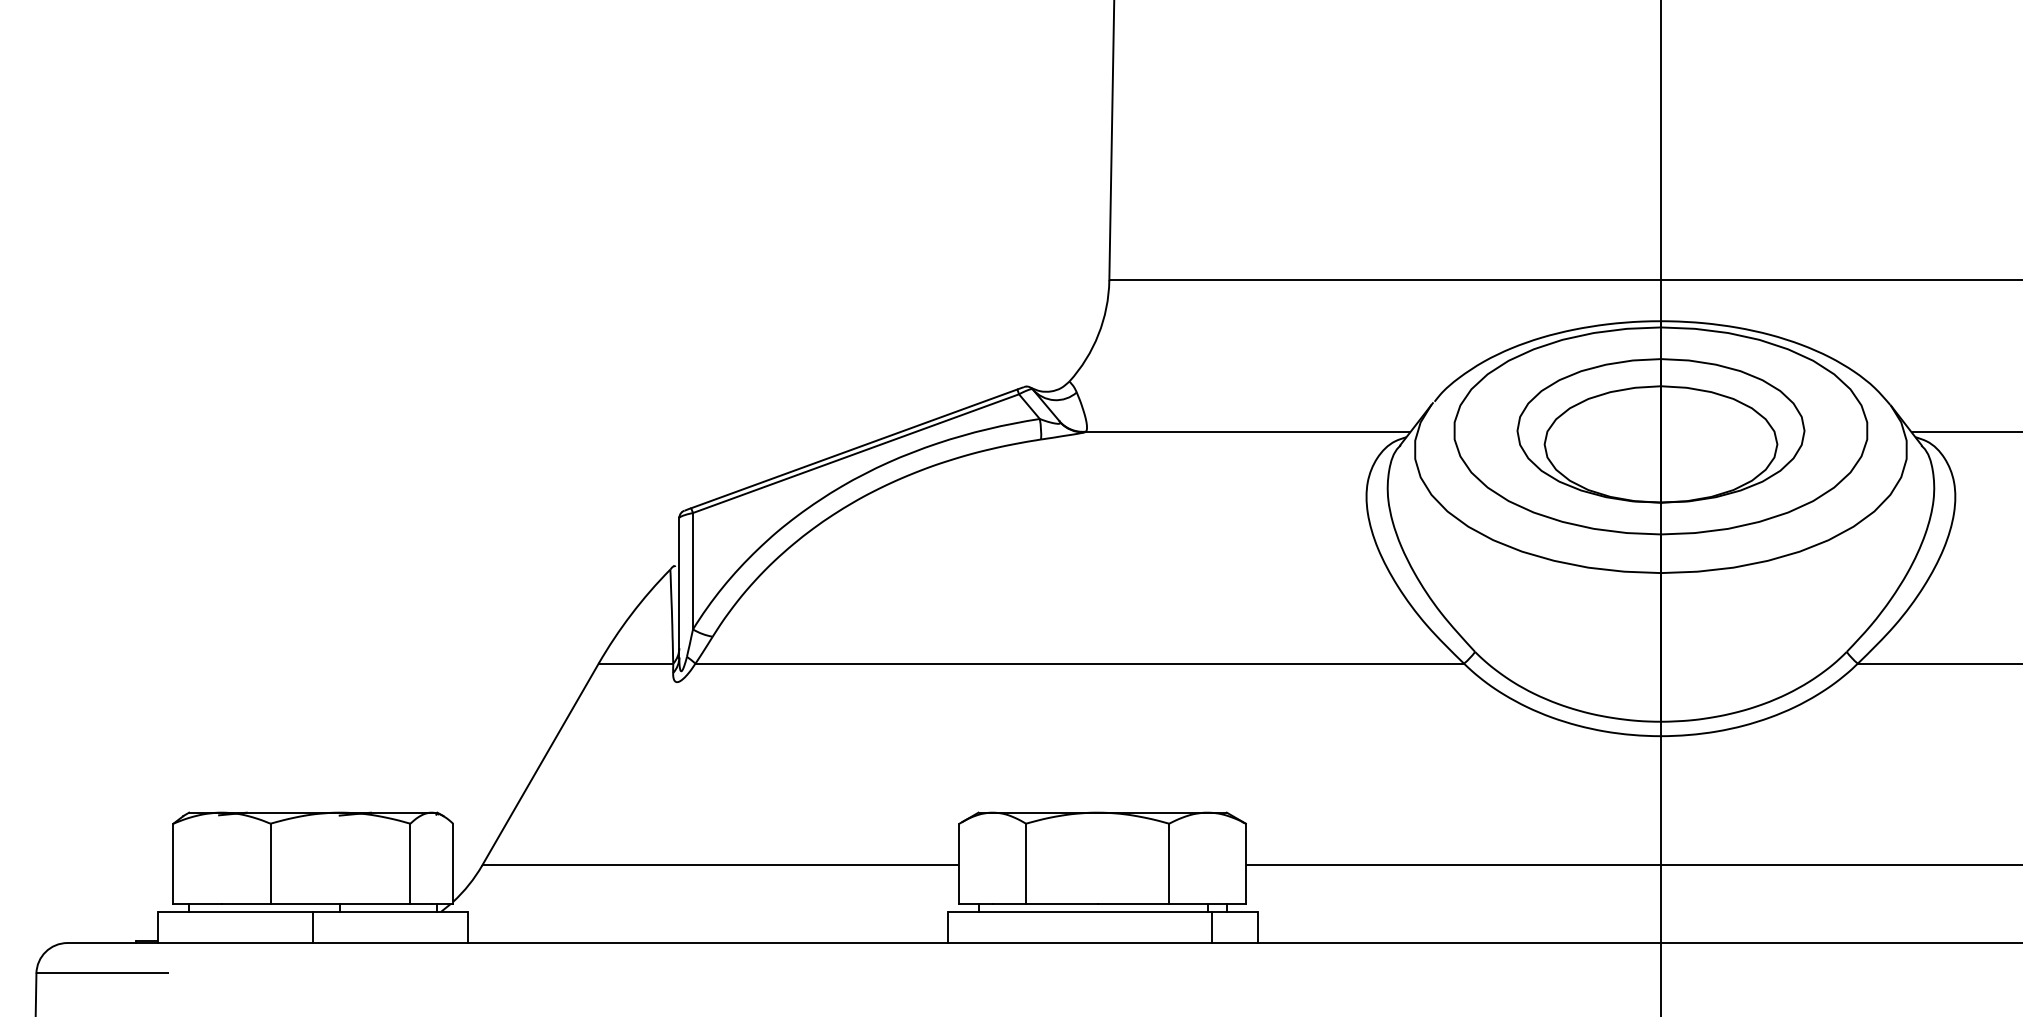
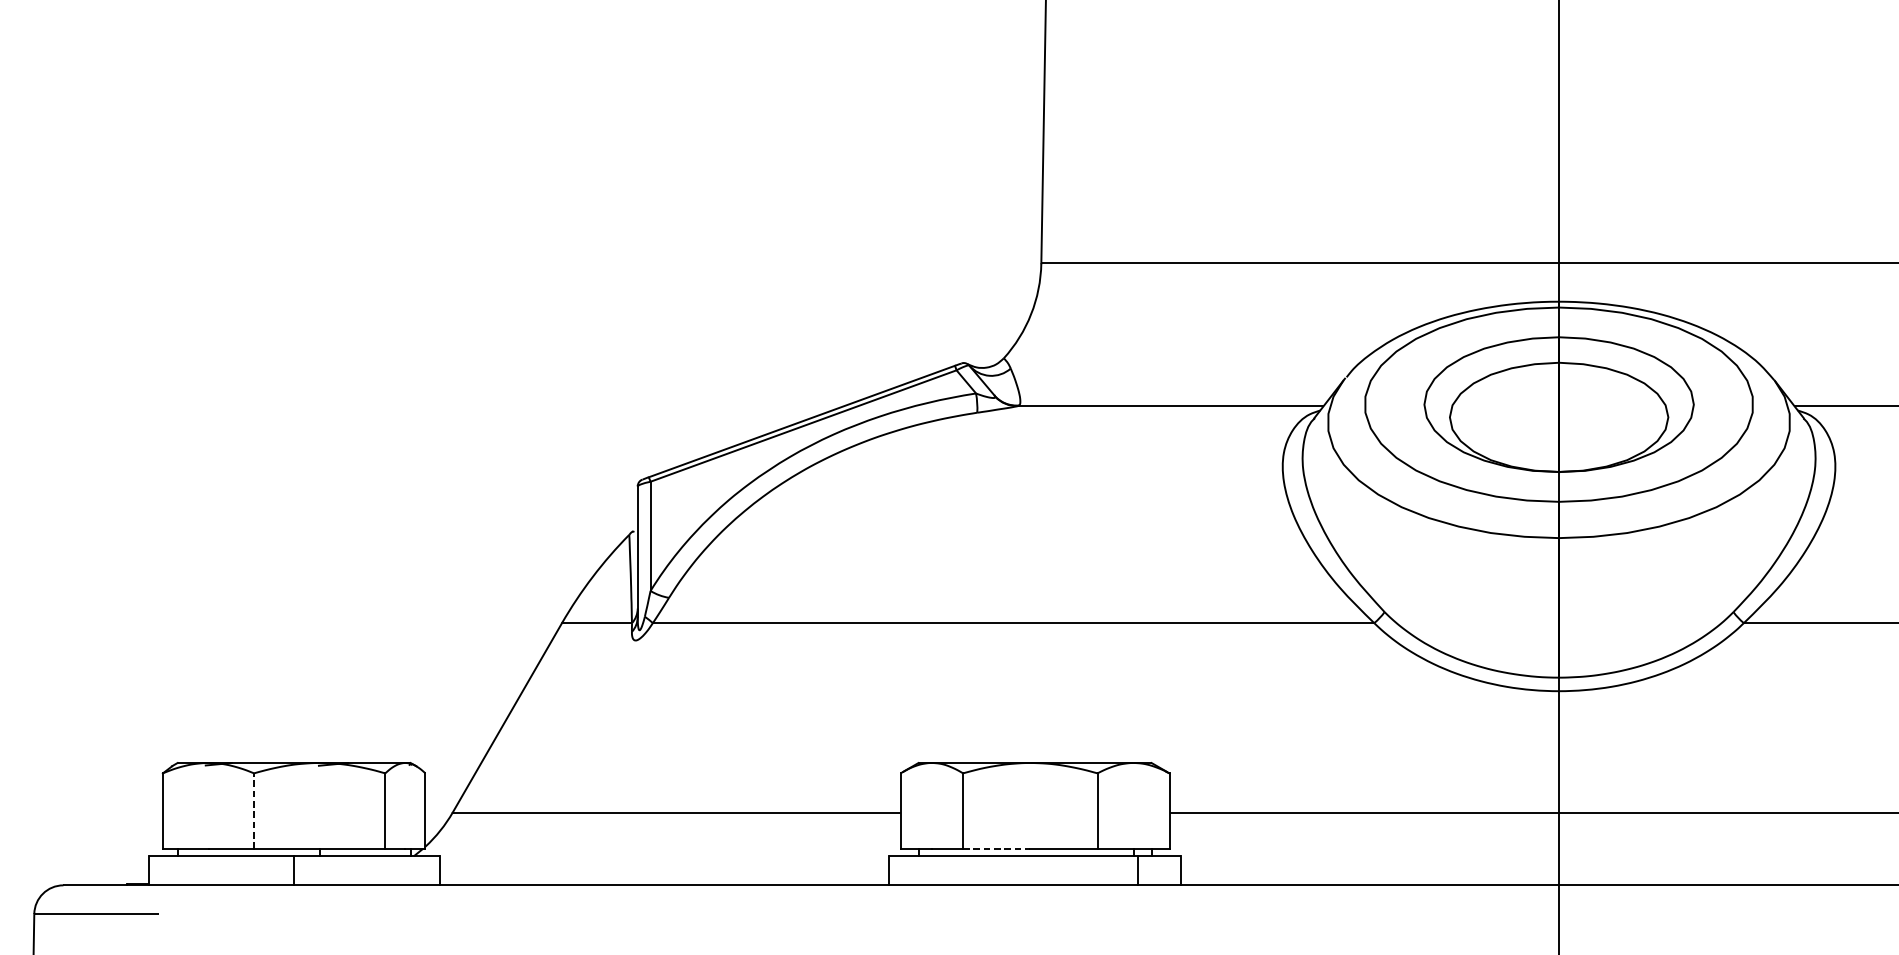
line: (270, 863) -> (253, 810), solid -> dashed
line: (1061, 904) -> (996, 849), solid -> dashed

